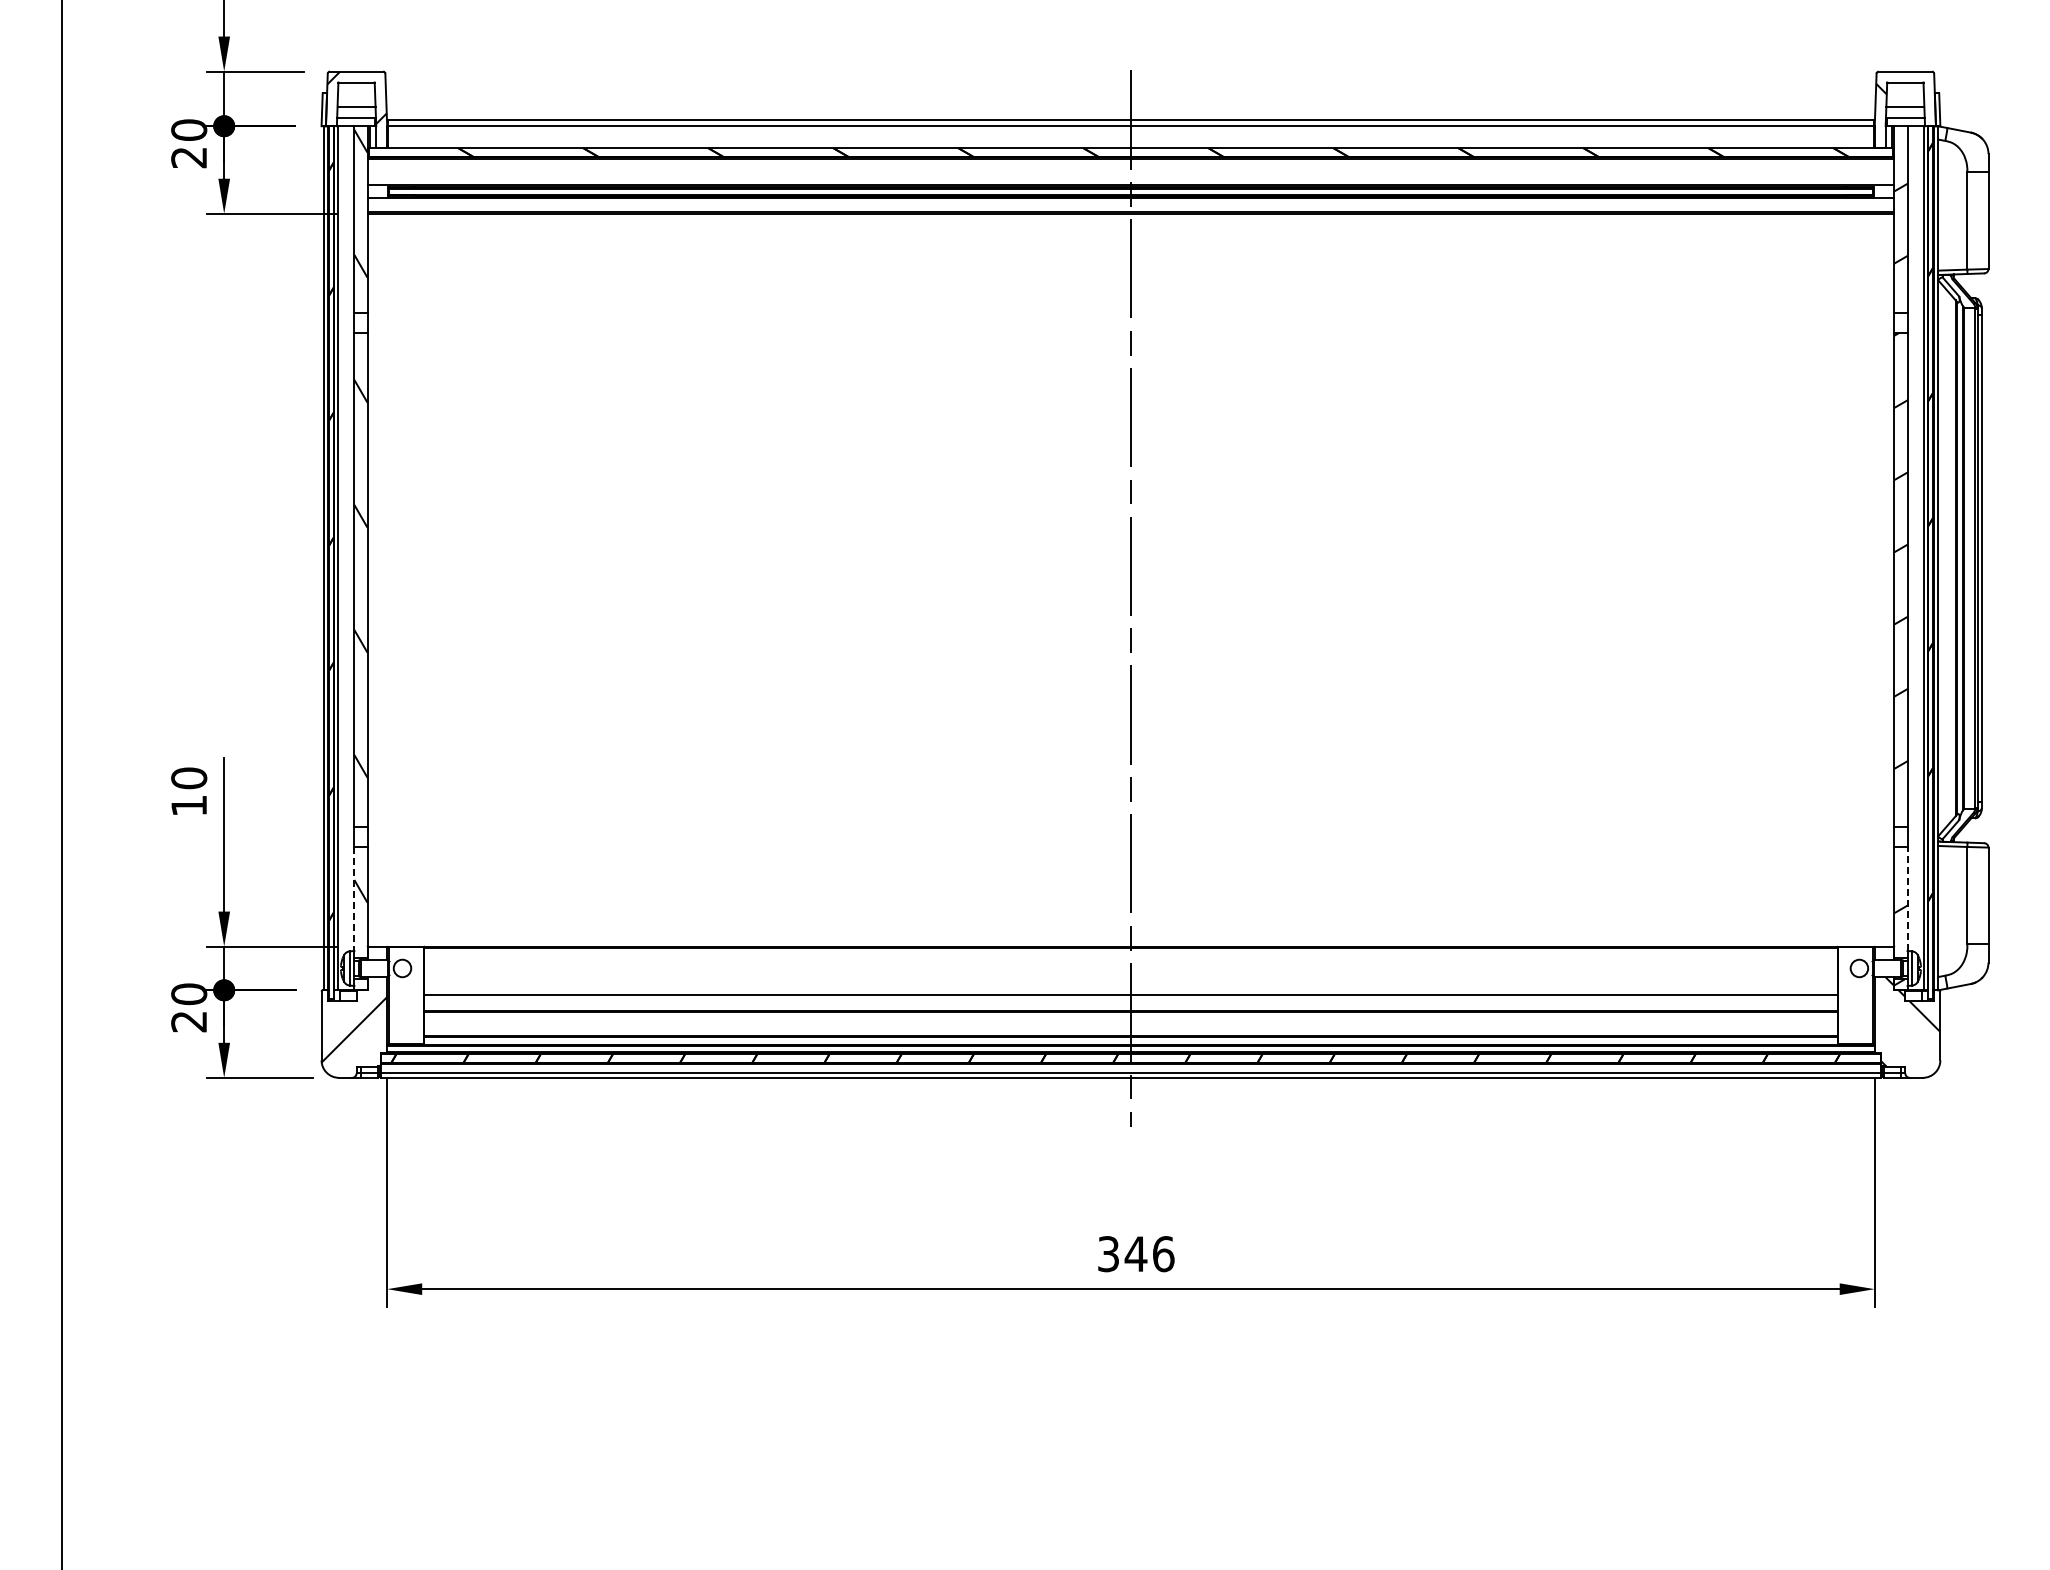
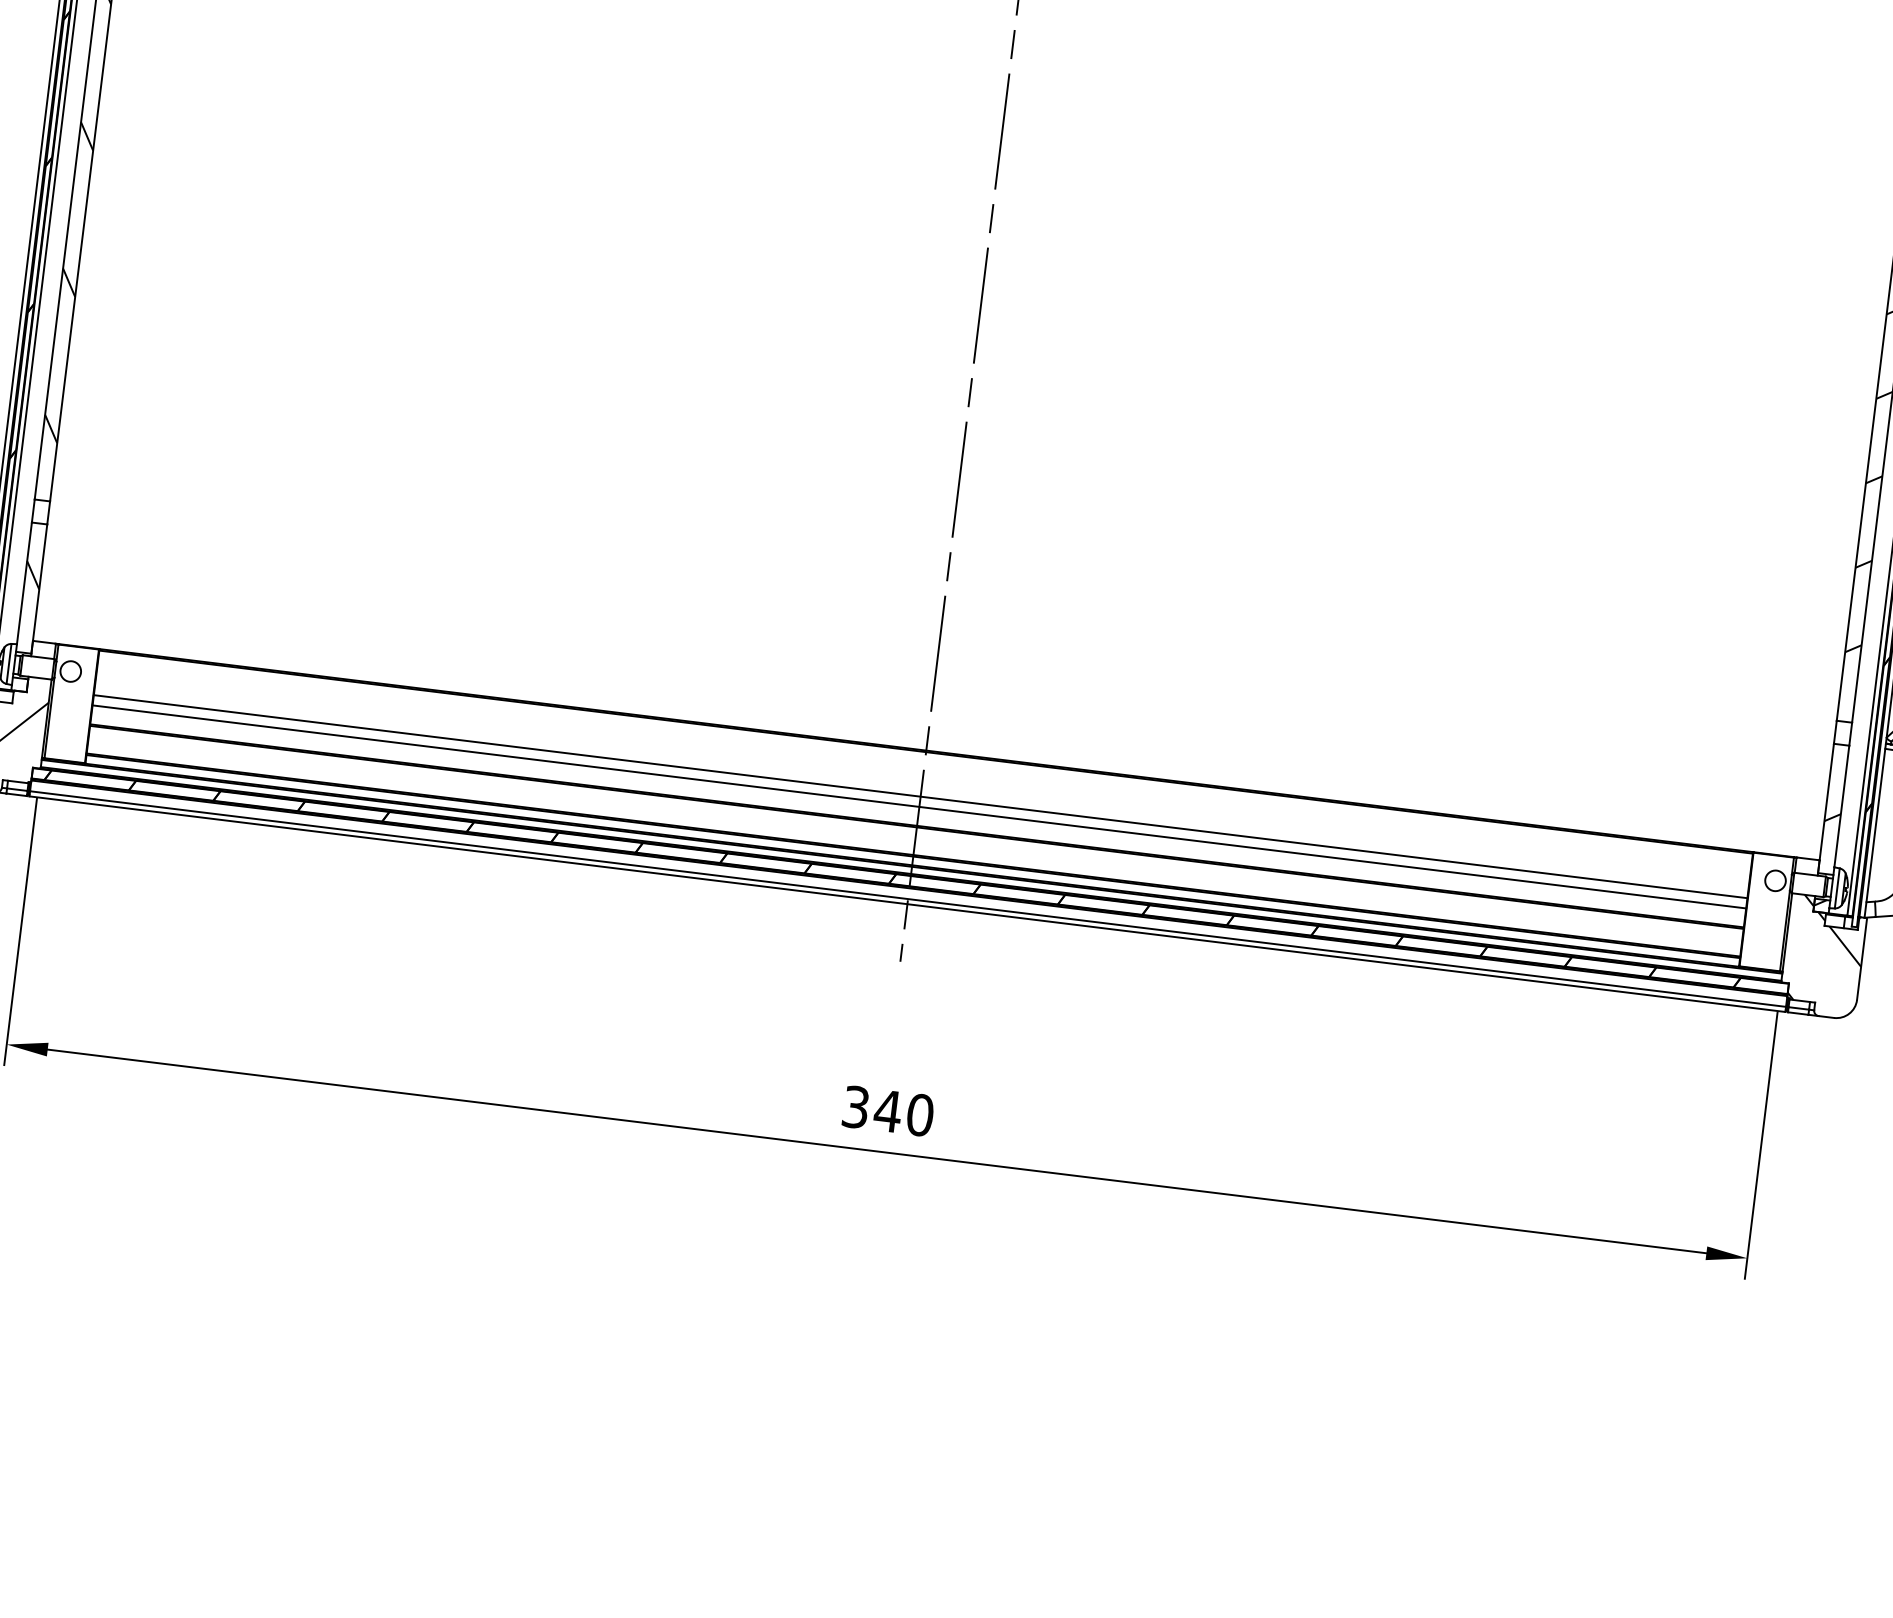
line: (354, 899) -> (24, 583), dashed -> solid
line: (1907, 899) -> (1841, 807), dashed -> solid
line: (1130, 985) -> (920, 796), added
text: (1163, 1254) -> (920, 1115), 346 -> 340

